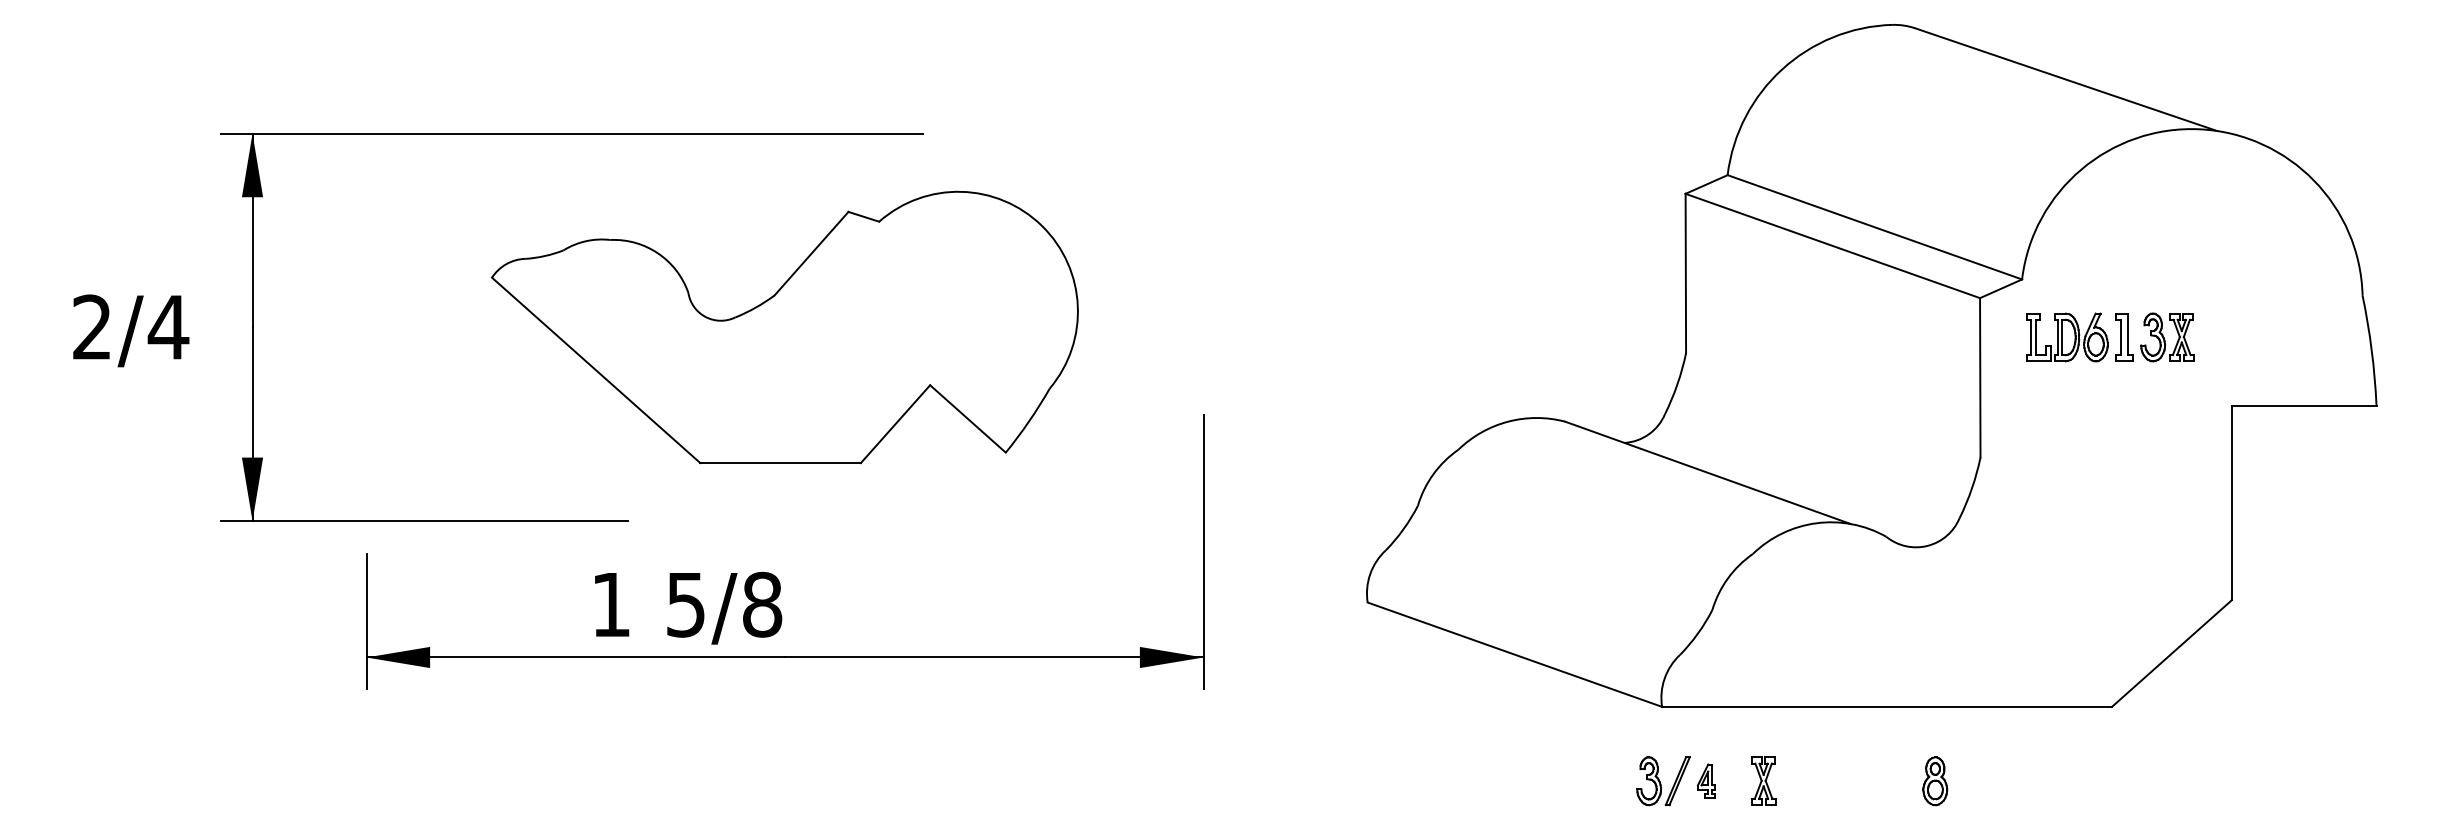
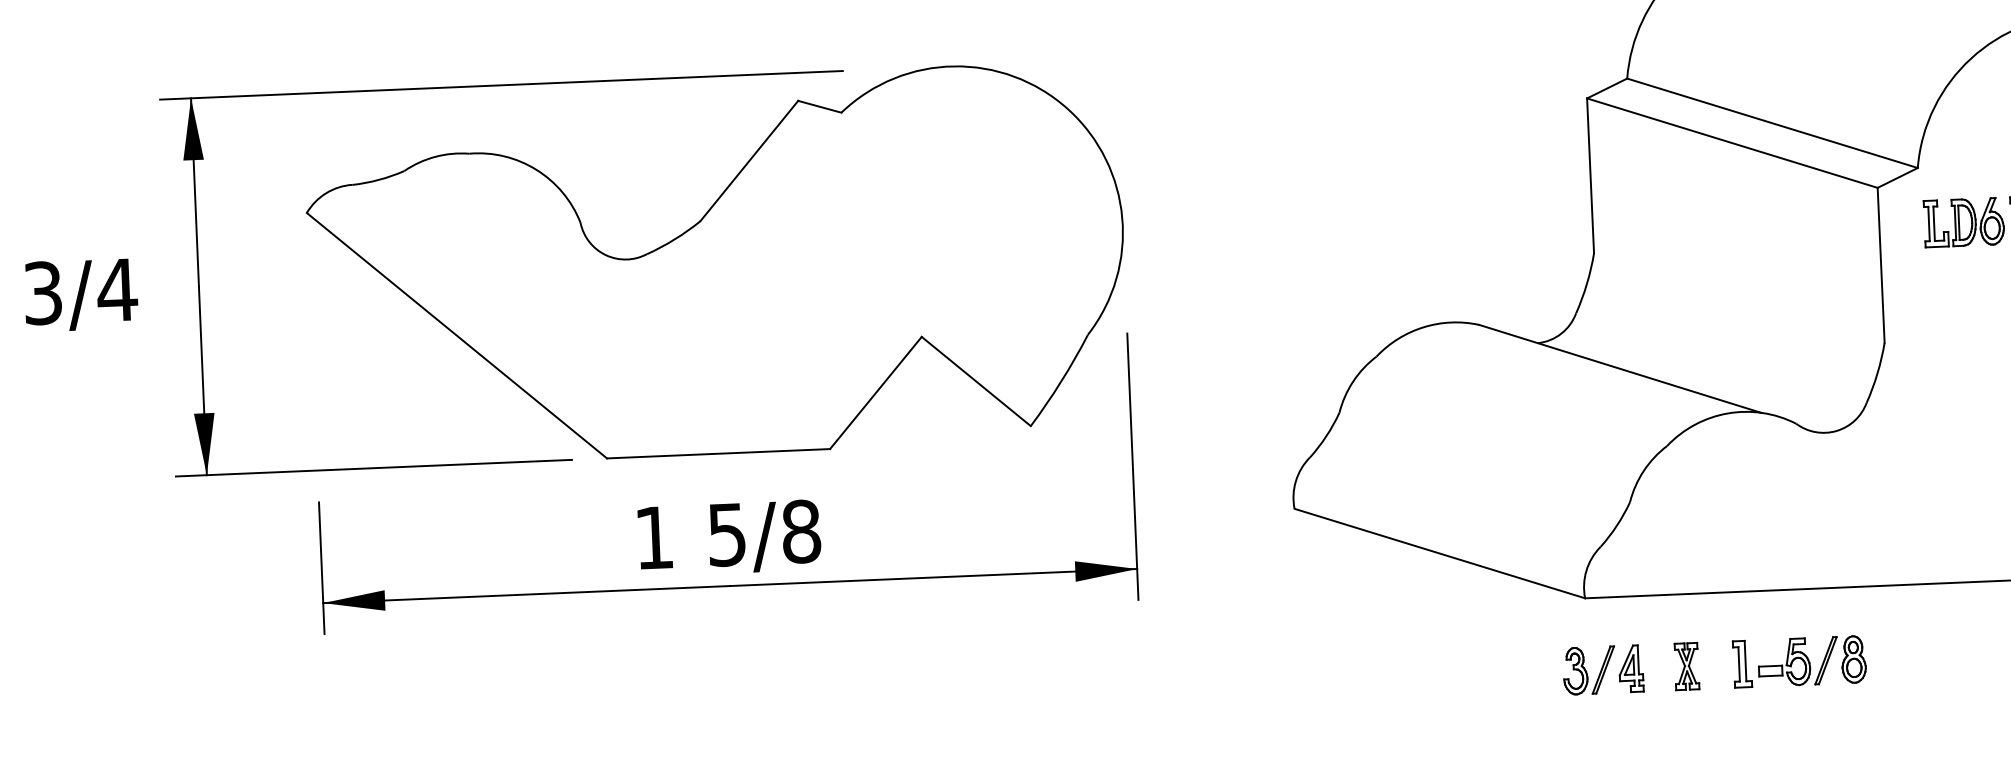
text: (92, 327) -> (43, 293), 2/4 -> 3/4
part: (784, 327) -> (716, 265), size x1.43
text: (688, 607) -> (729, 537), moved
part: (1705, 780) -> (1630, 668), size x1.43
part: (1865, 781) -> (1785, 662), added

